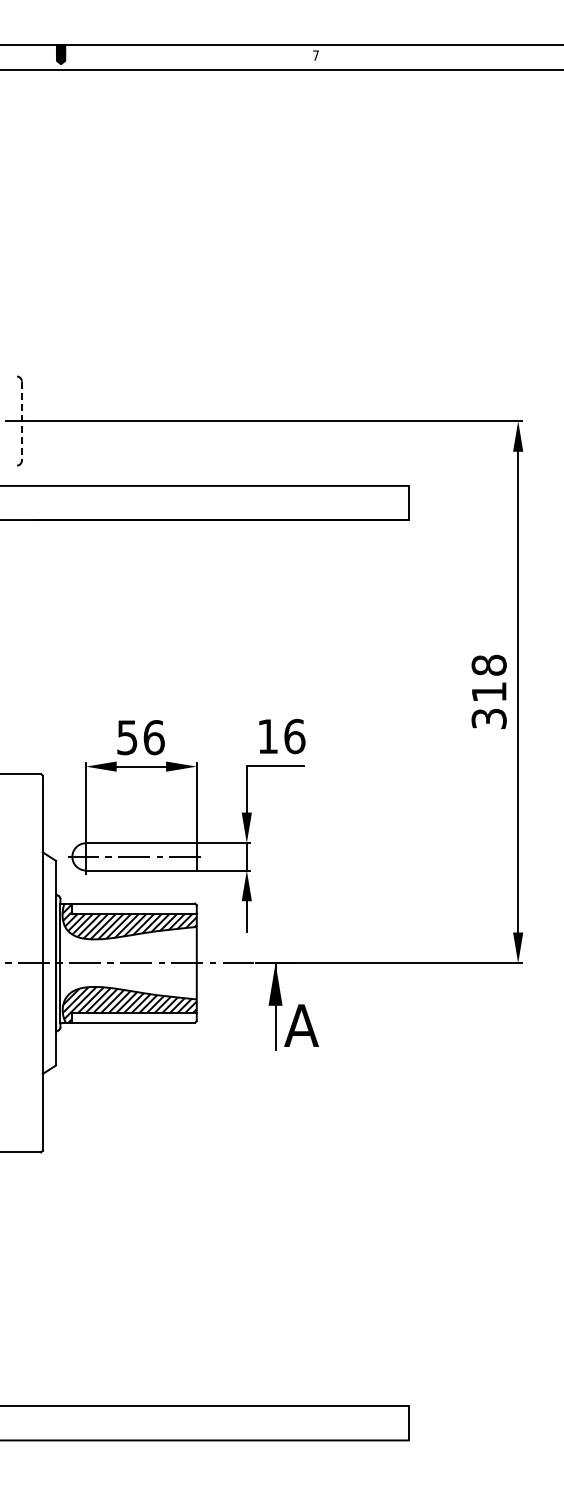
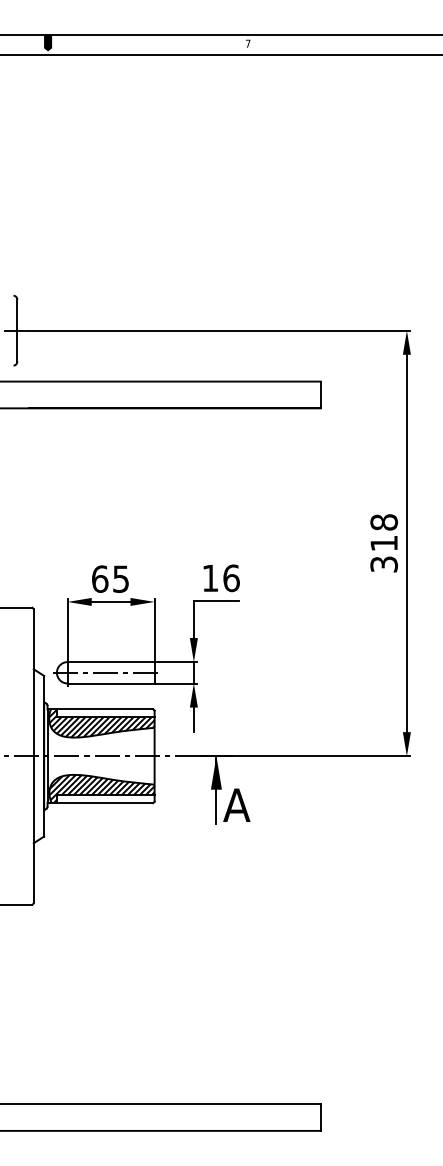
line: (21, 421) -> (17, 331), dashed -> solid
text: (140, 737) -> (110, 579), 56 -> 65

